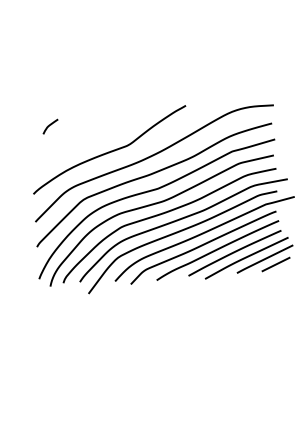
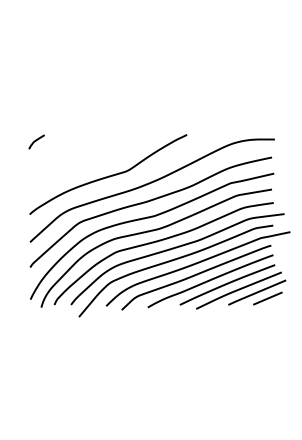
curve: (50, 126) -> (36, 141), moved

